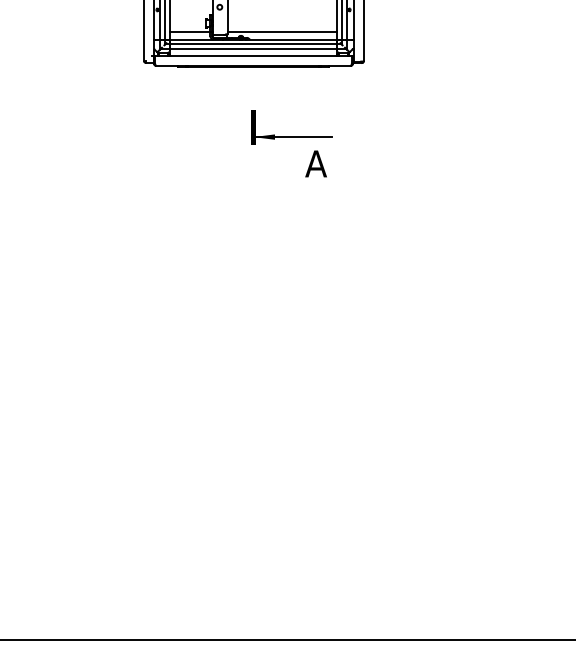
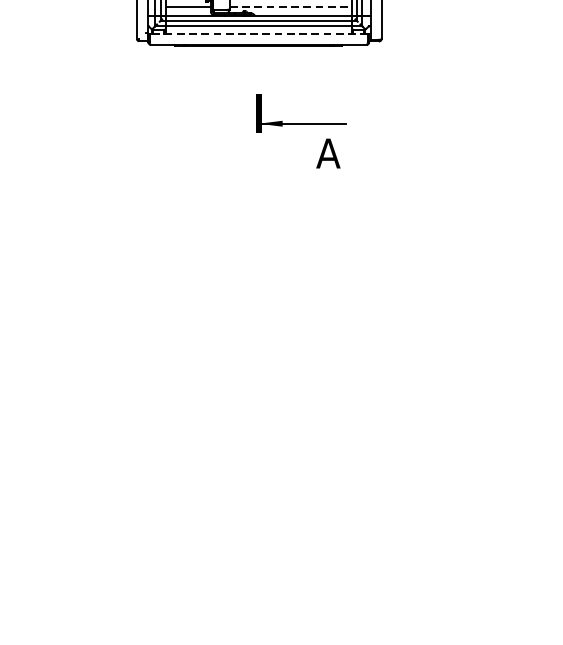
line: (282, 31) -> (291, 6), solid -> dashed
line: (253, 56) -> (258, 34), solid -> dashed

